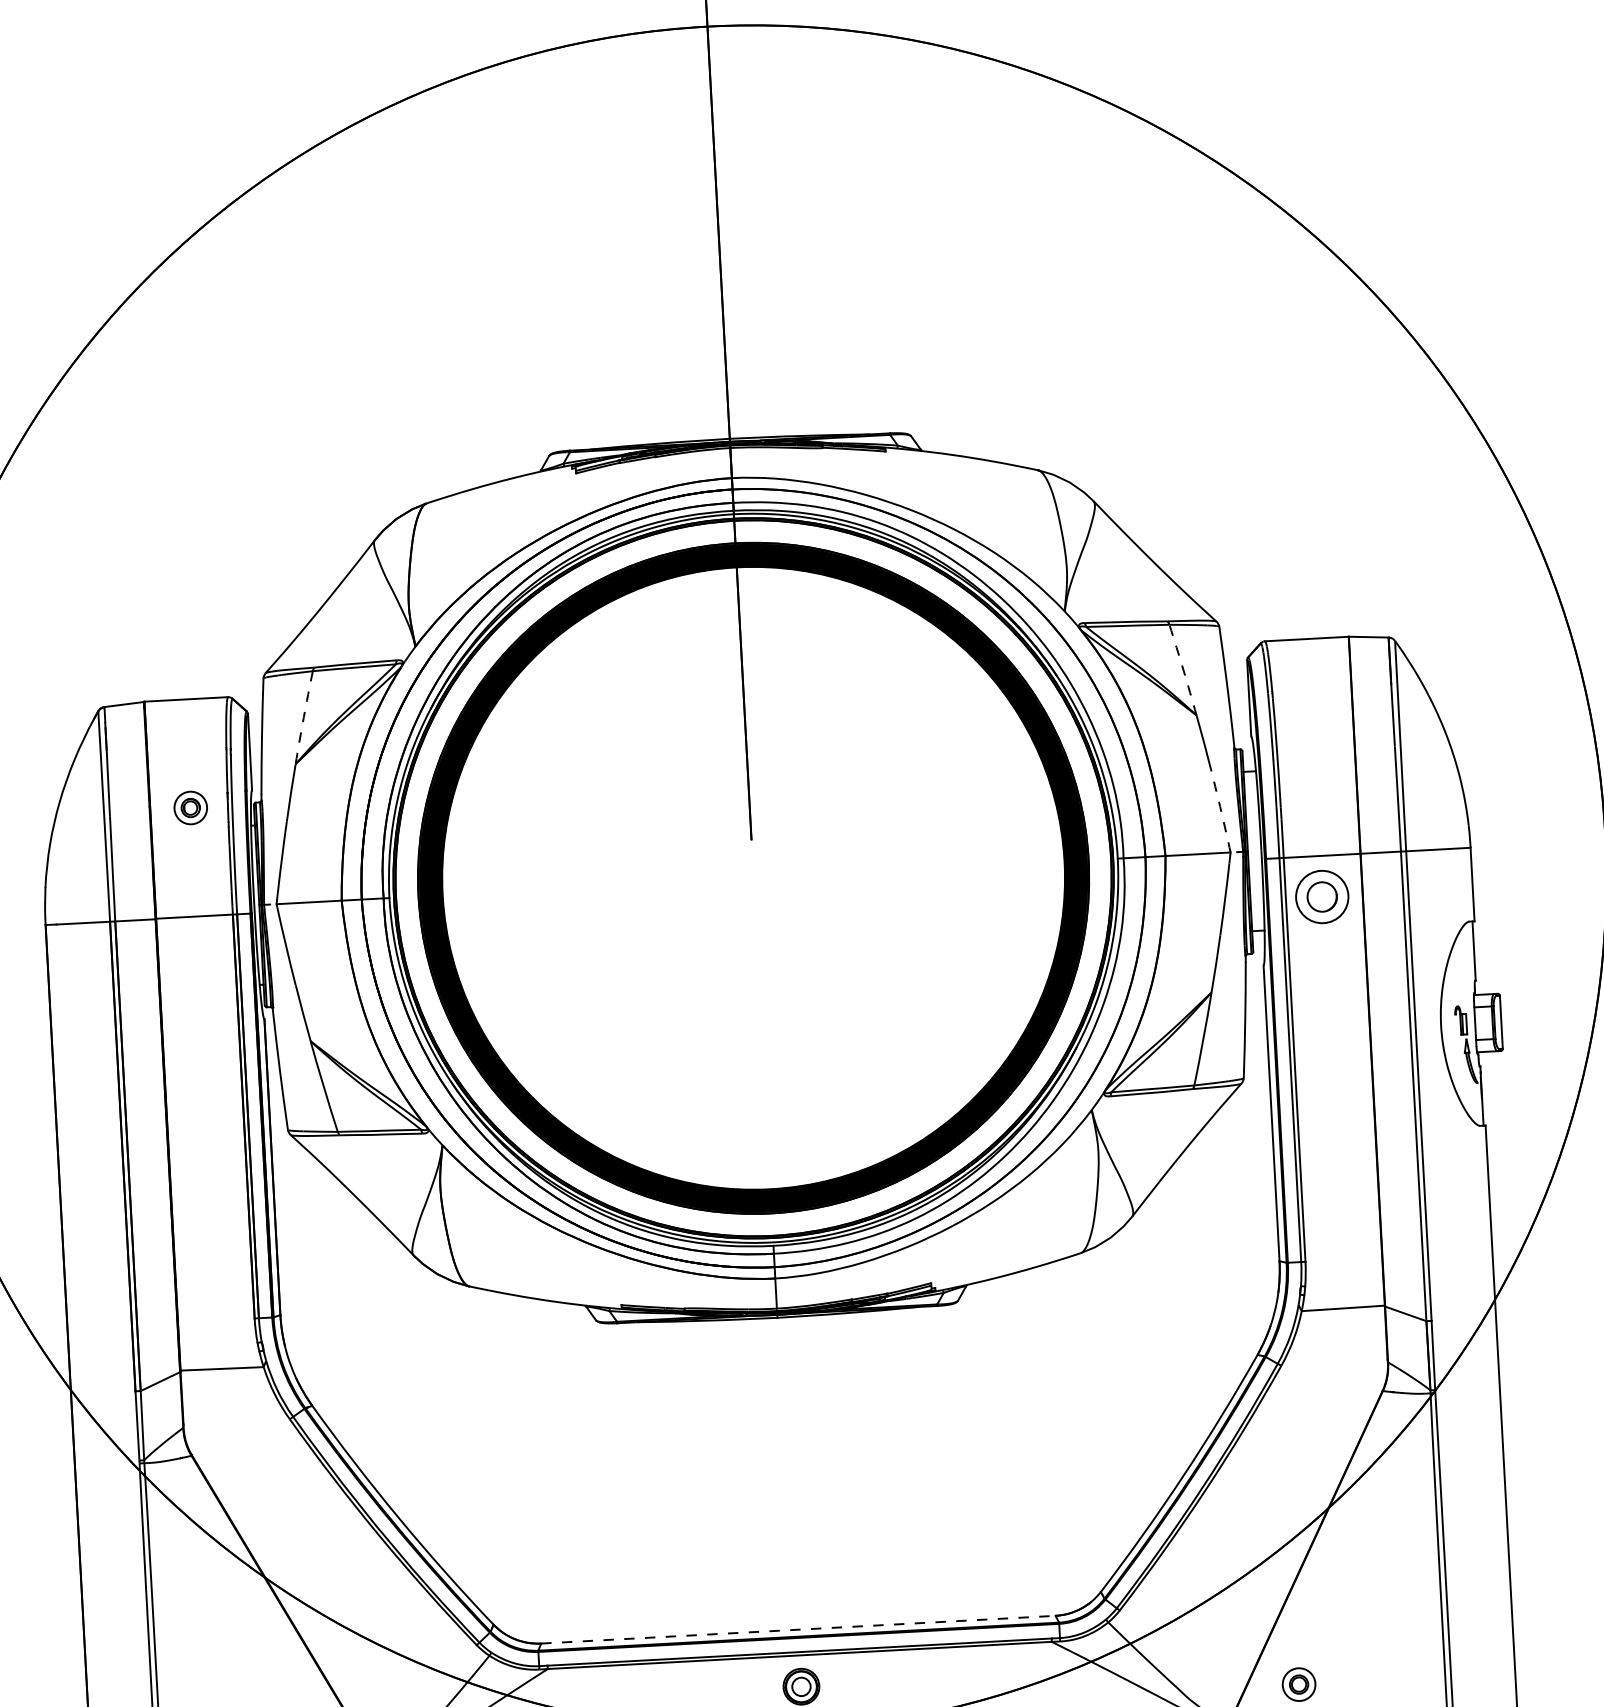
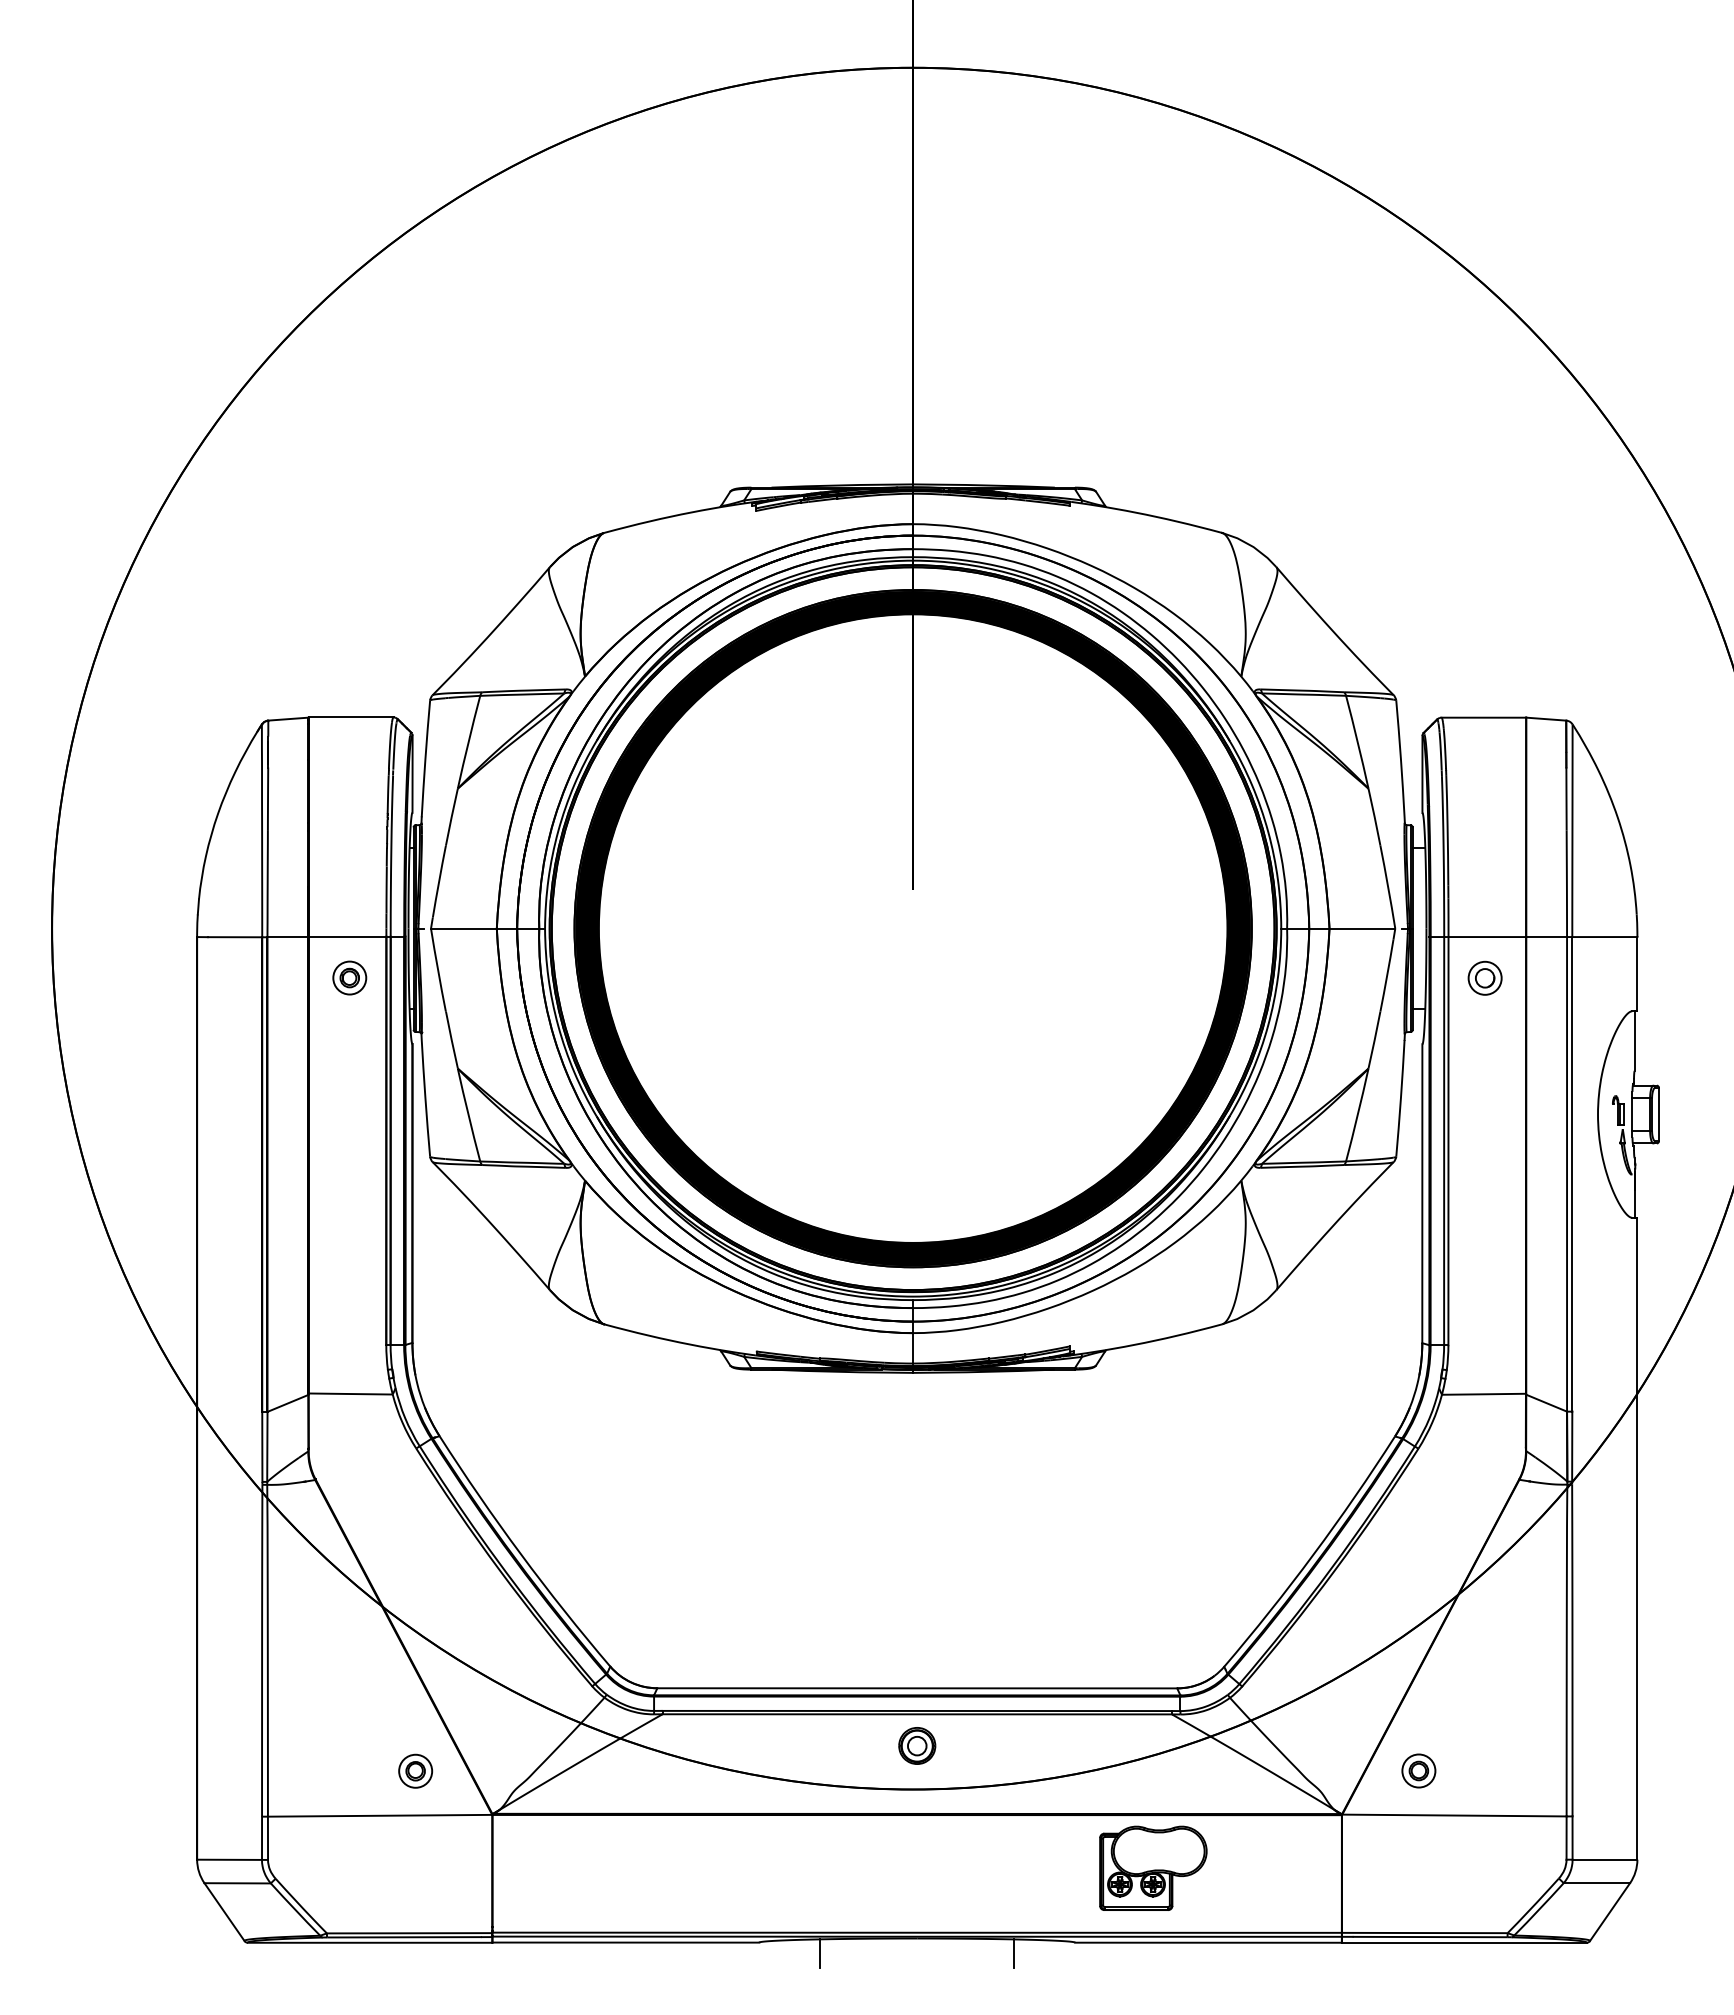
arc: (1183, 670) -> (1357, 742), dashed -> solid
arc: (303, 717) -> (468, 742), dashed -> solid
part: (190, 807) -> (349, 977), moved
arc: (1221, 812) -> (1388, 887), dashed -> solid
part: (1321, 896) -> (1484, 977), size x0.62
line: (798, 1629) -> (917, 1688), dashed -> solid

